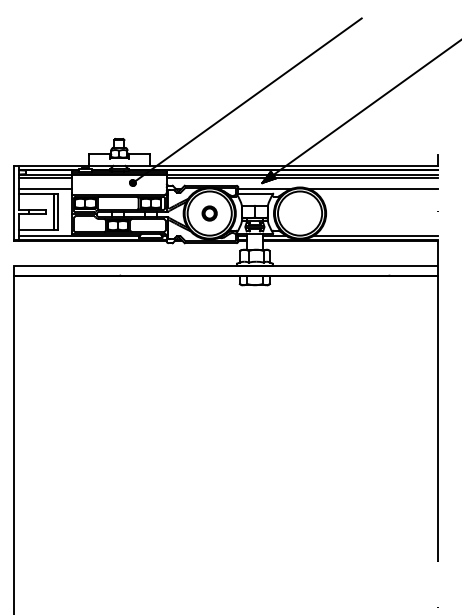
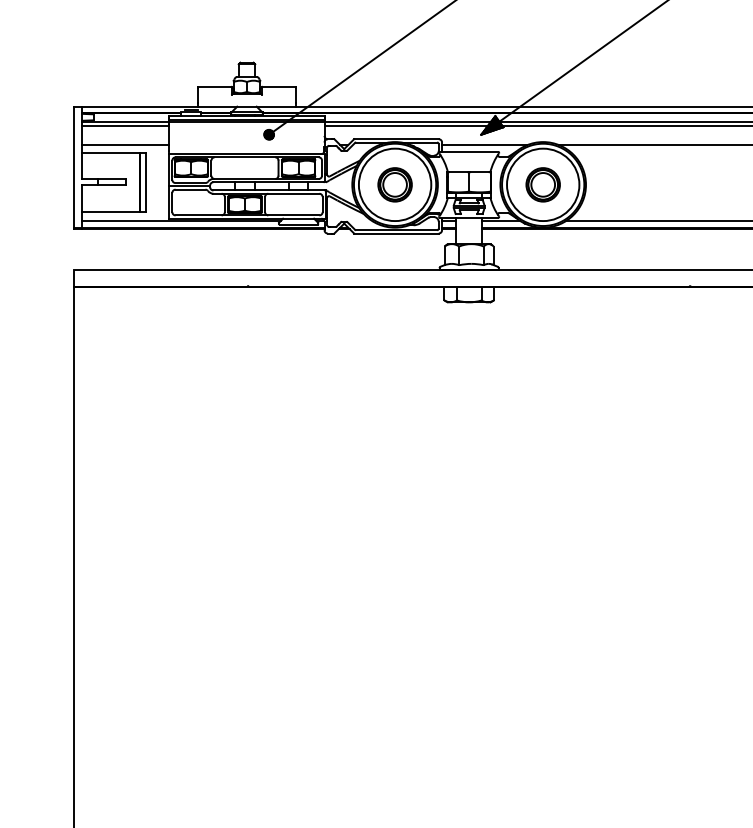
part: (209, 213) -> (394, 184), size x1.43
part: (300, 213) -> (543, 184), added

